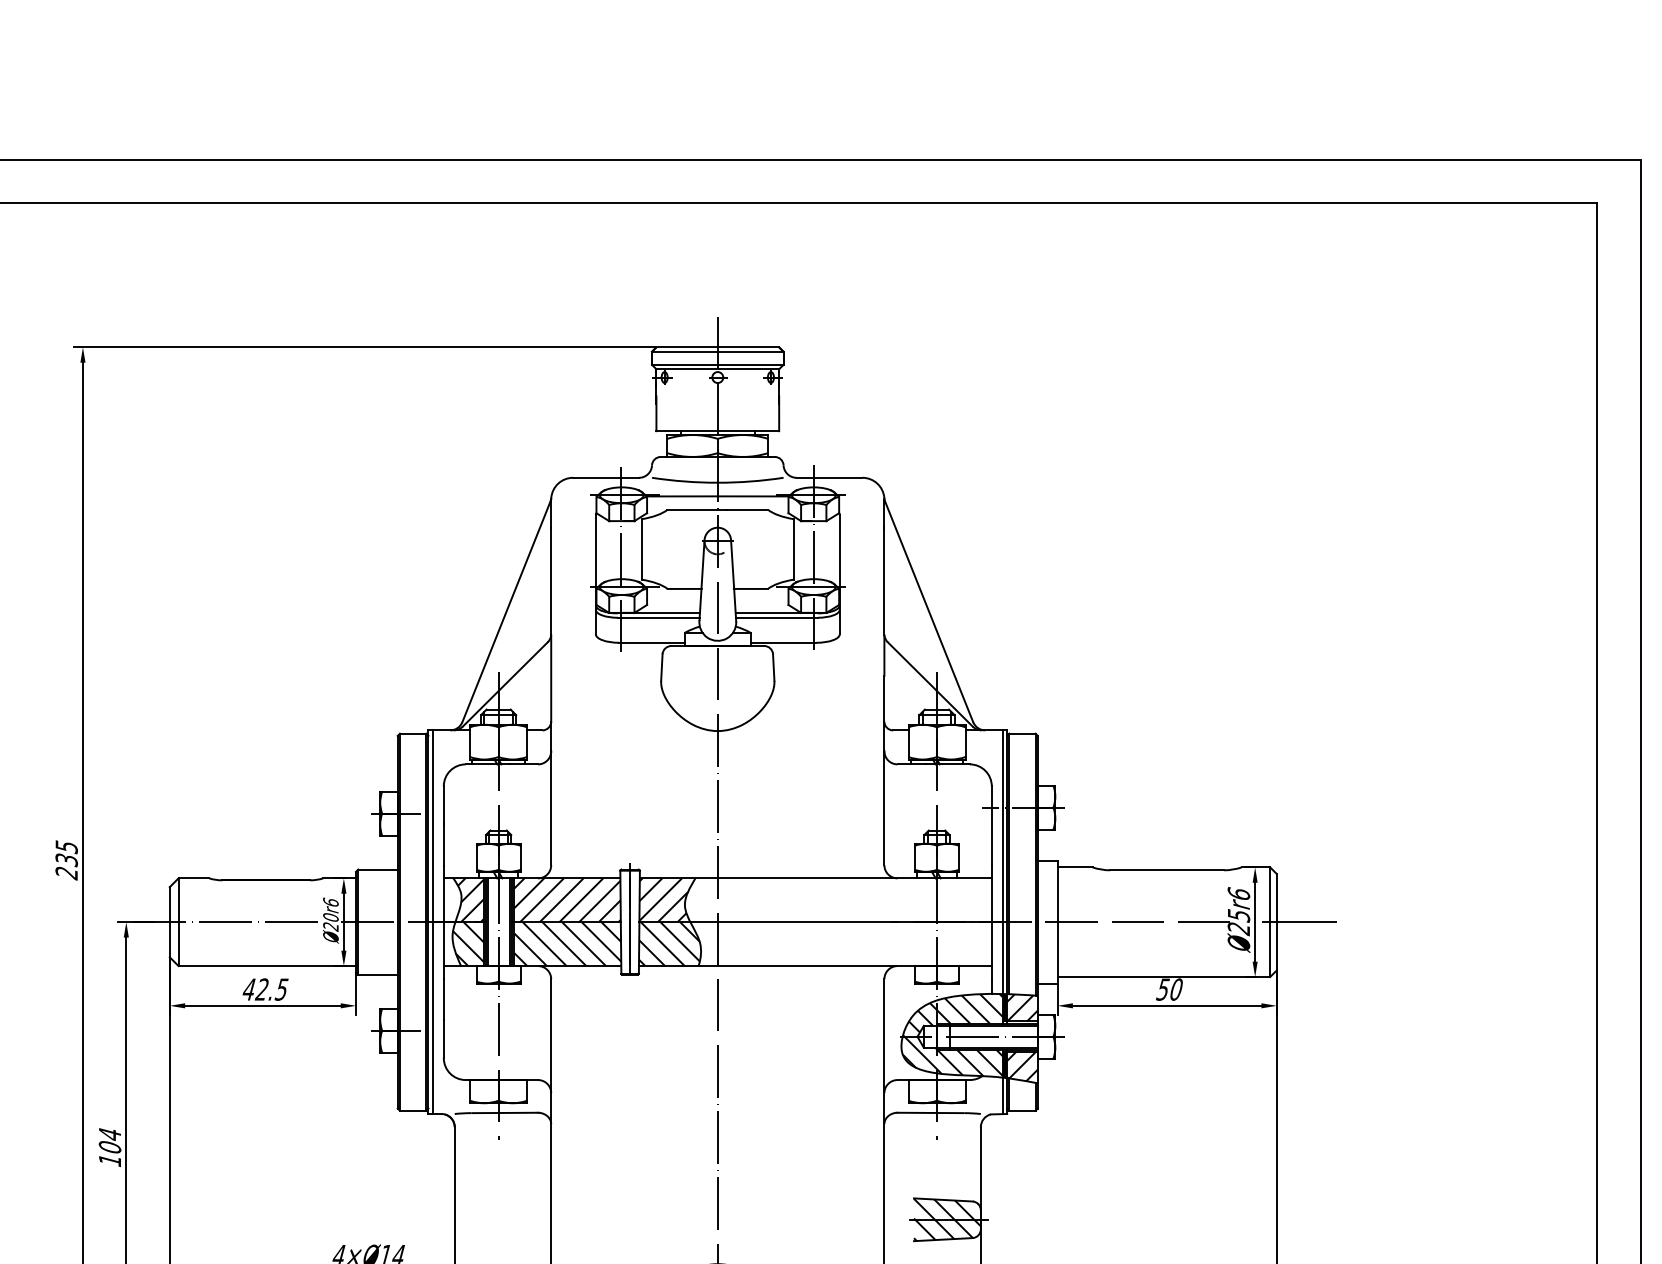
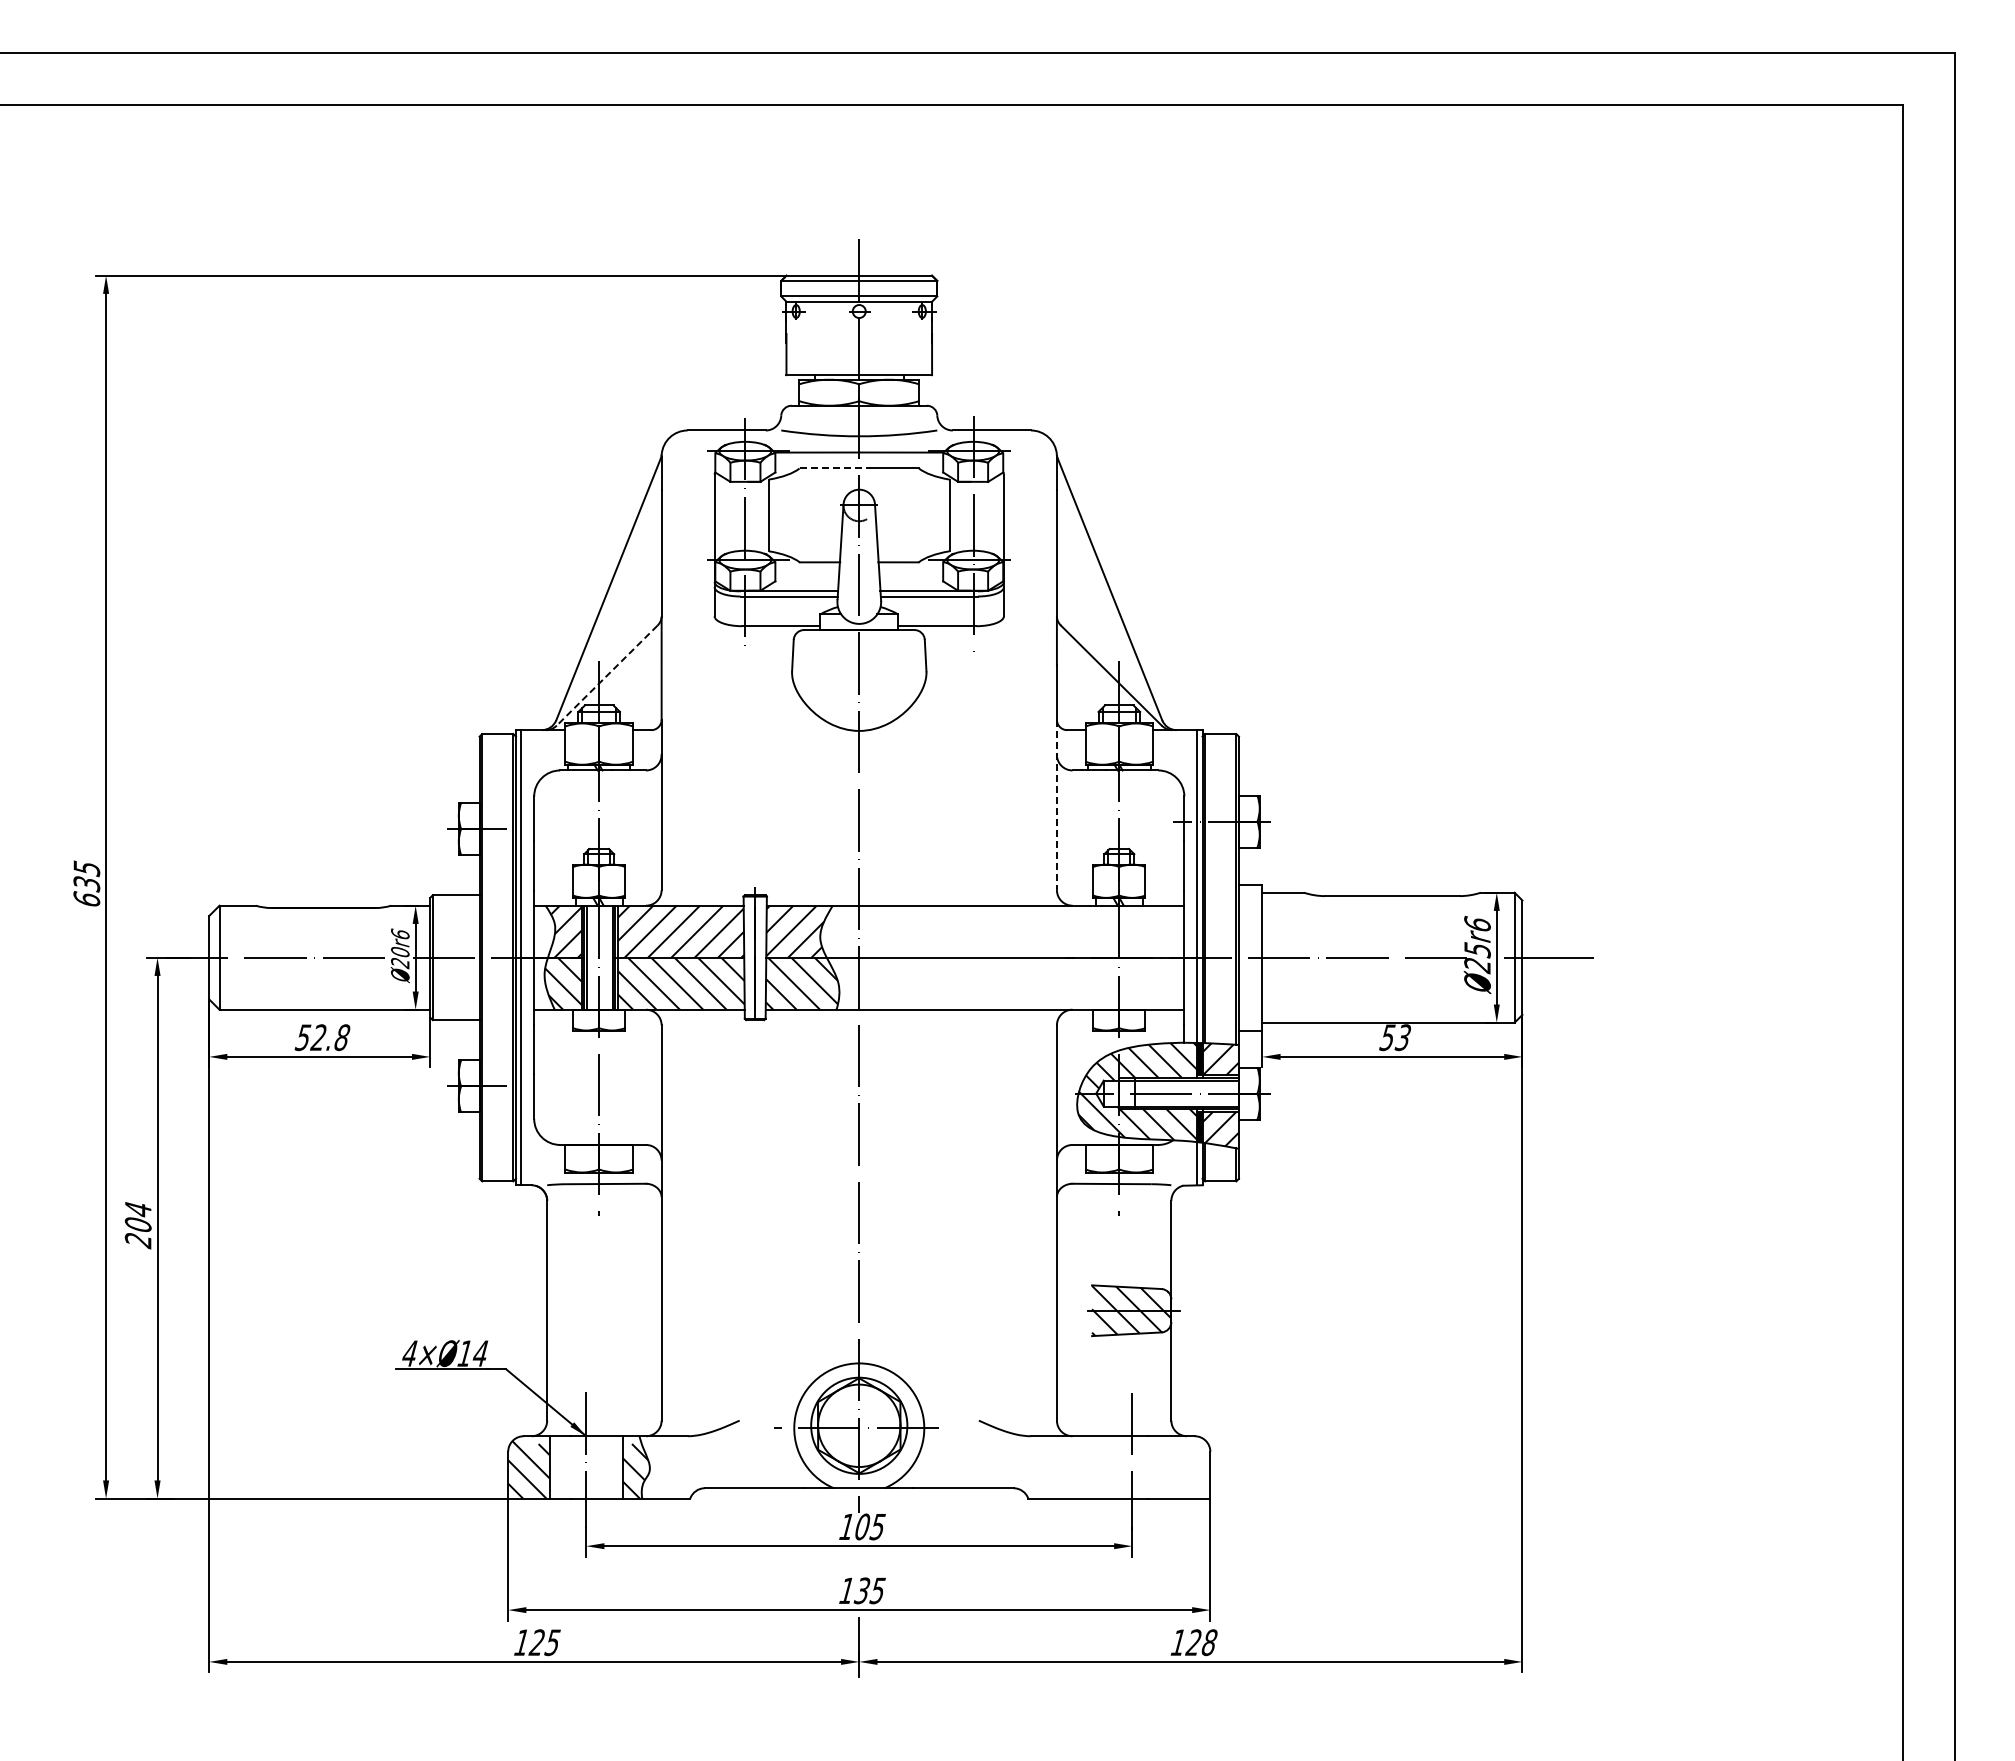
line: (697, 509) -> (835, 468), solid -> dashed
line: (505, 684) -> (607, 675), solid -> dashed
line: (884, 793) -> (1056, 805), solid -> dashed
text: (66, 873) -> (86, 899), 235 -> 635
text: (265, 989) -> (322, 1037), 42.5 -> 52.8
text: (1175, 989) -> (1402, 1037), 50 -> 53
text: (109, 1161) -> (137, 1241), 104 -> 204

